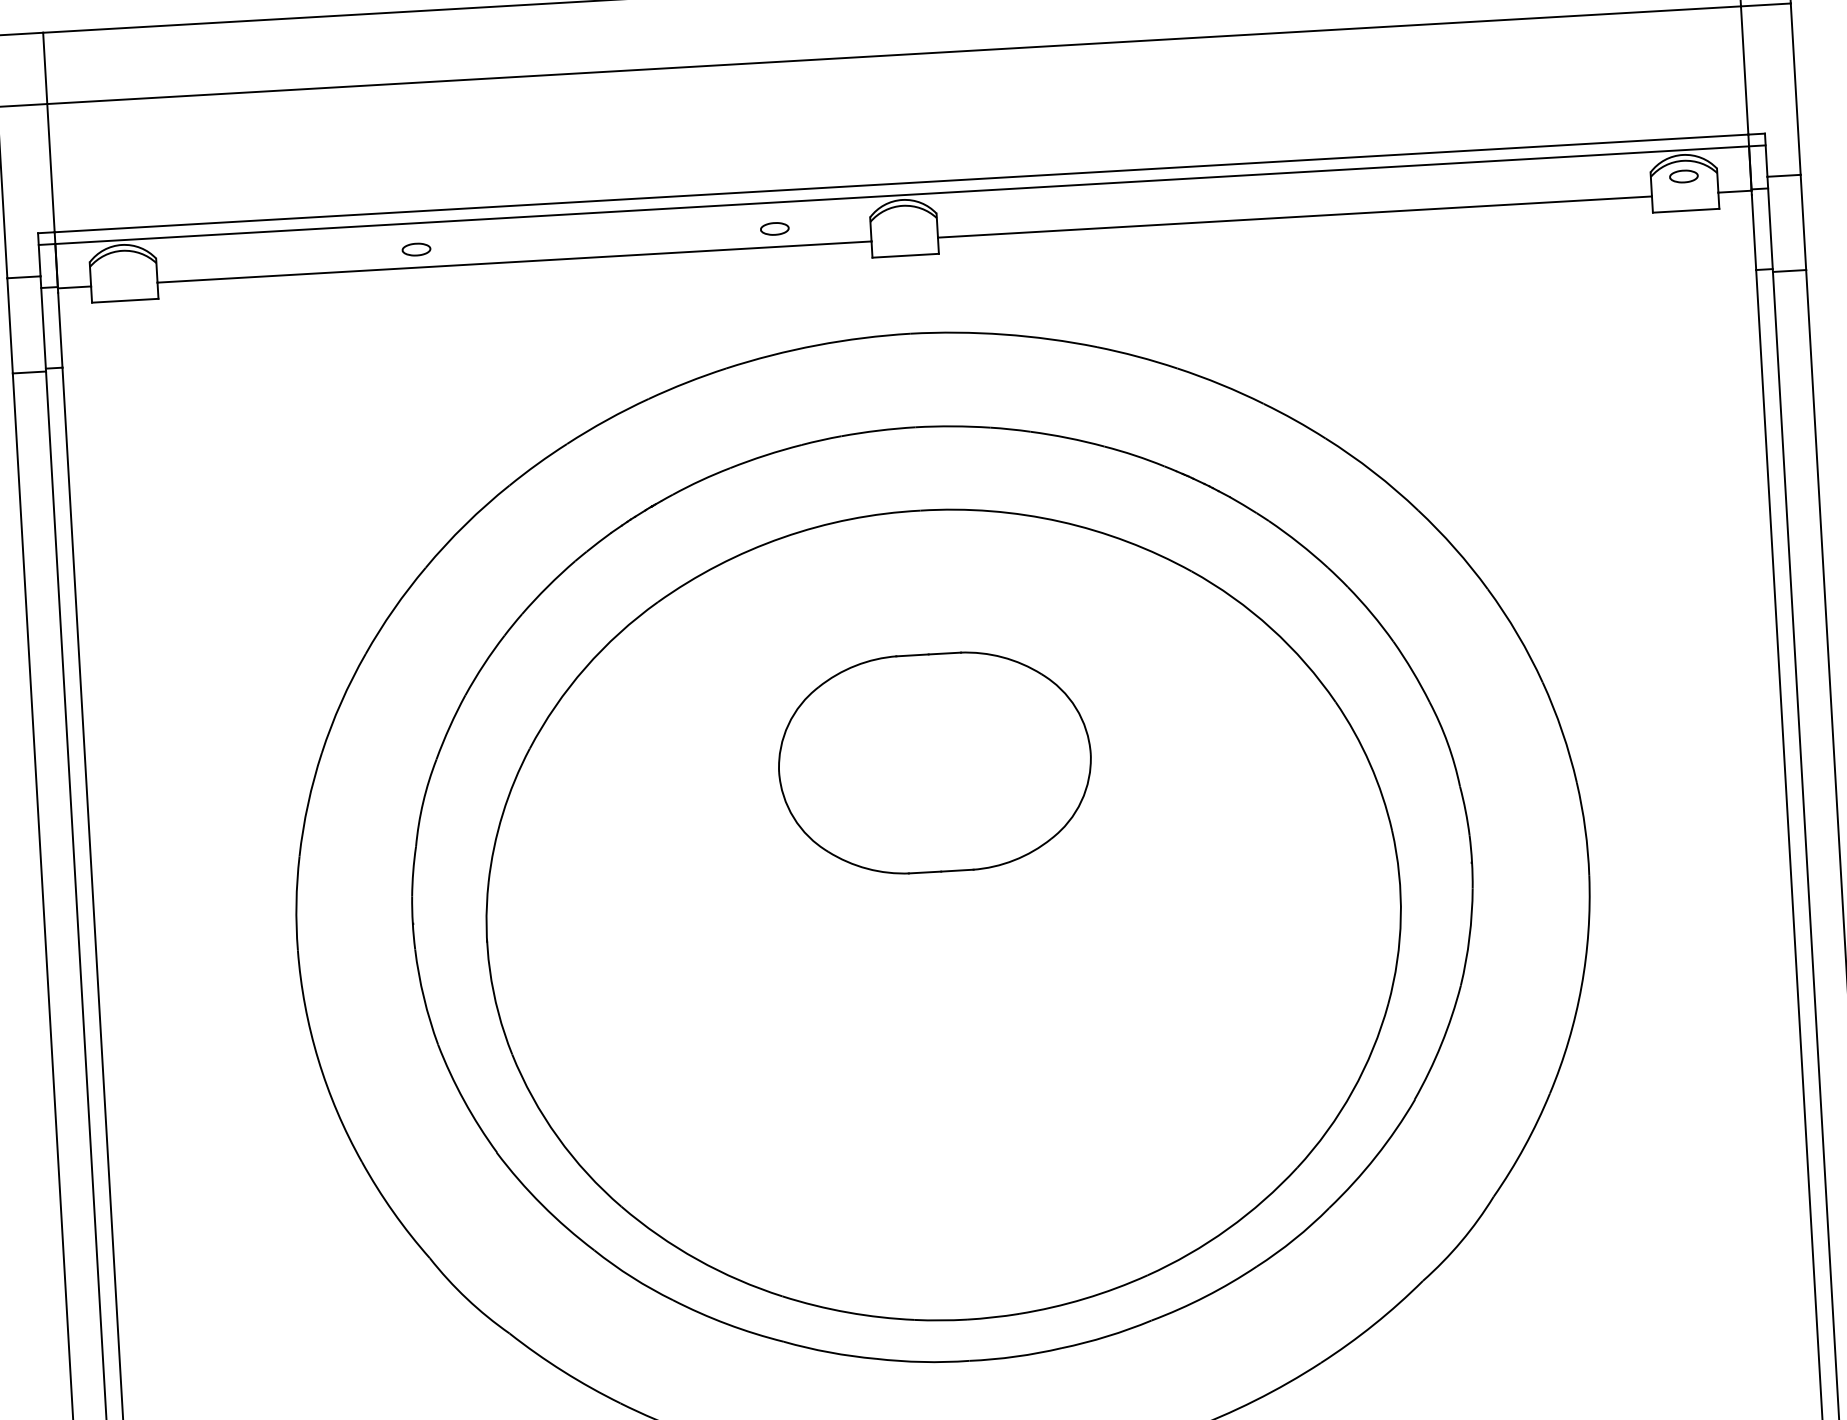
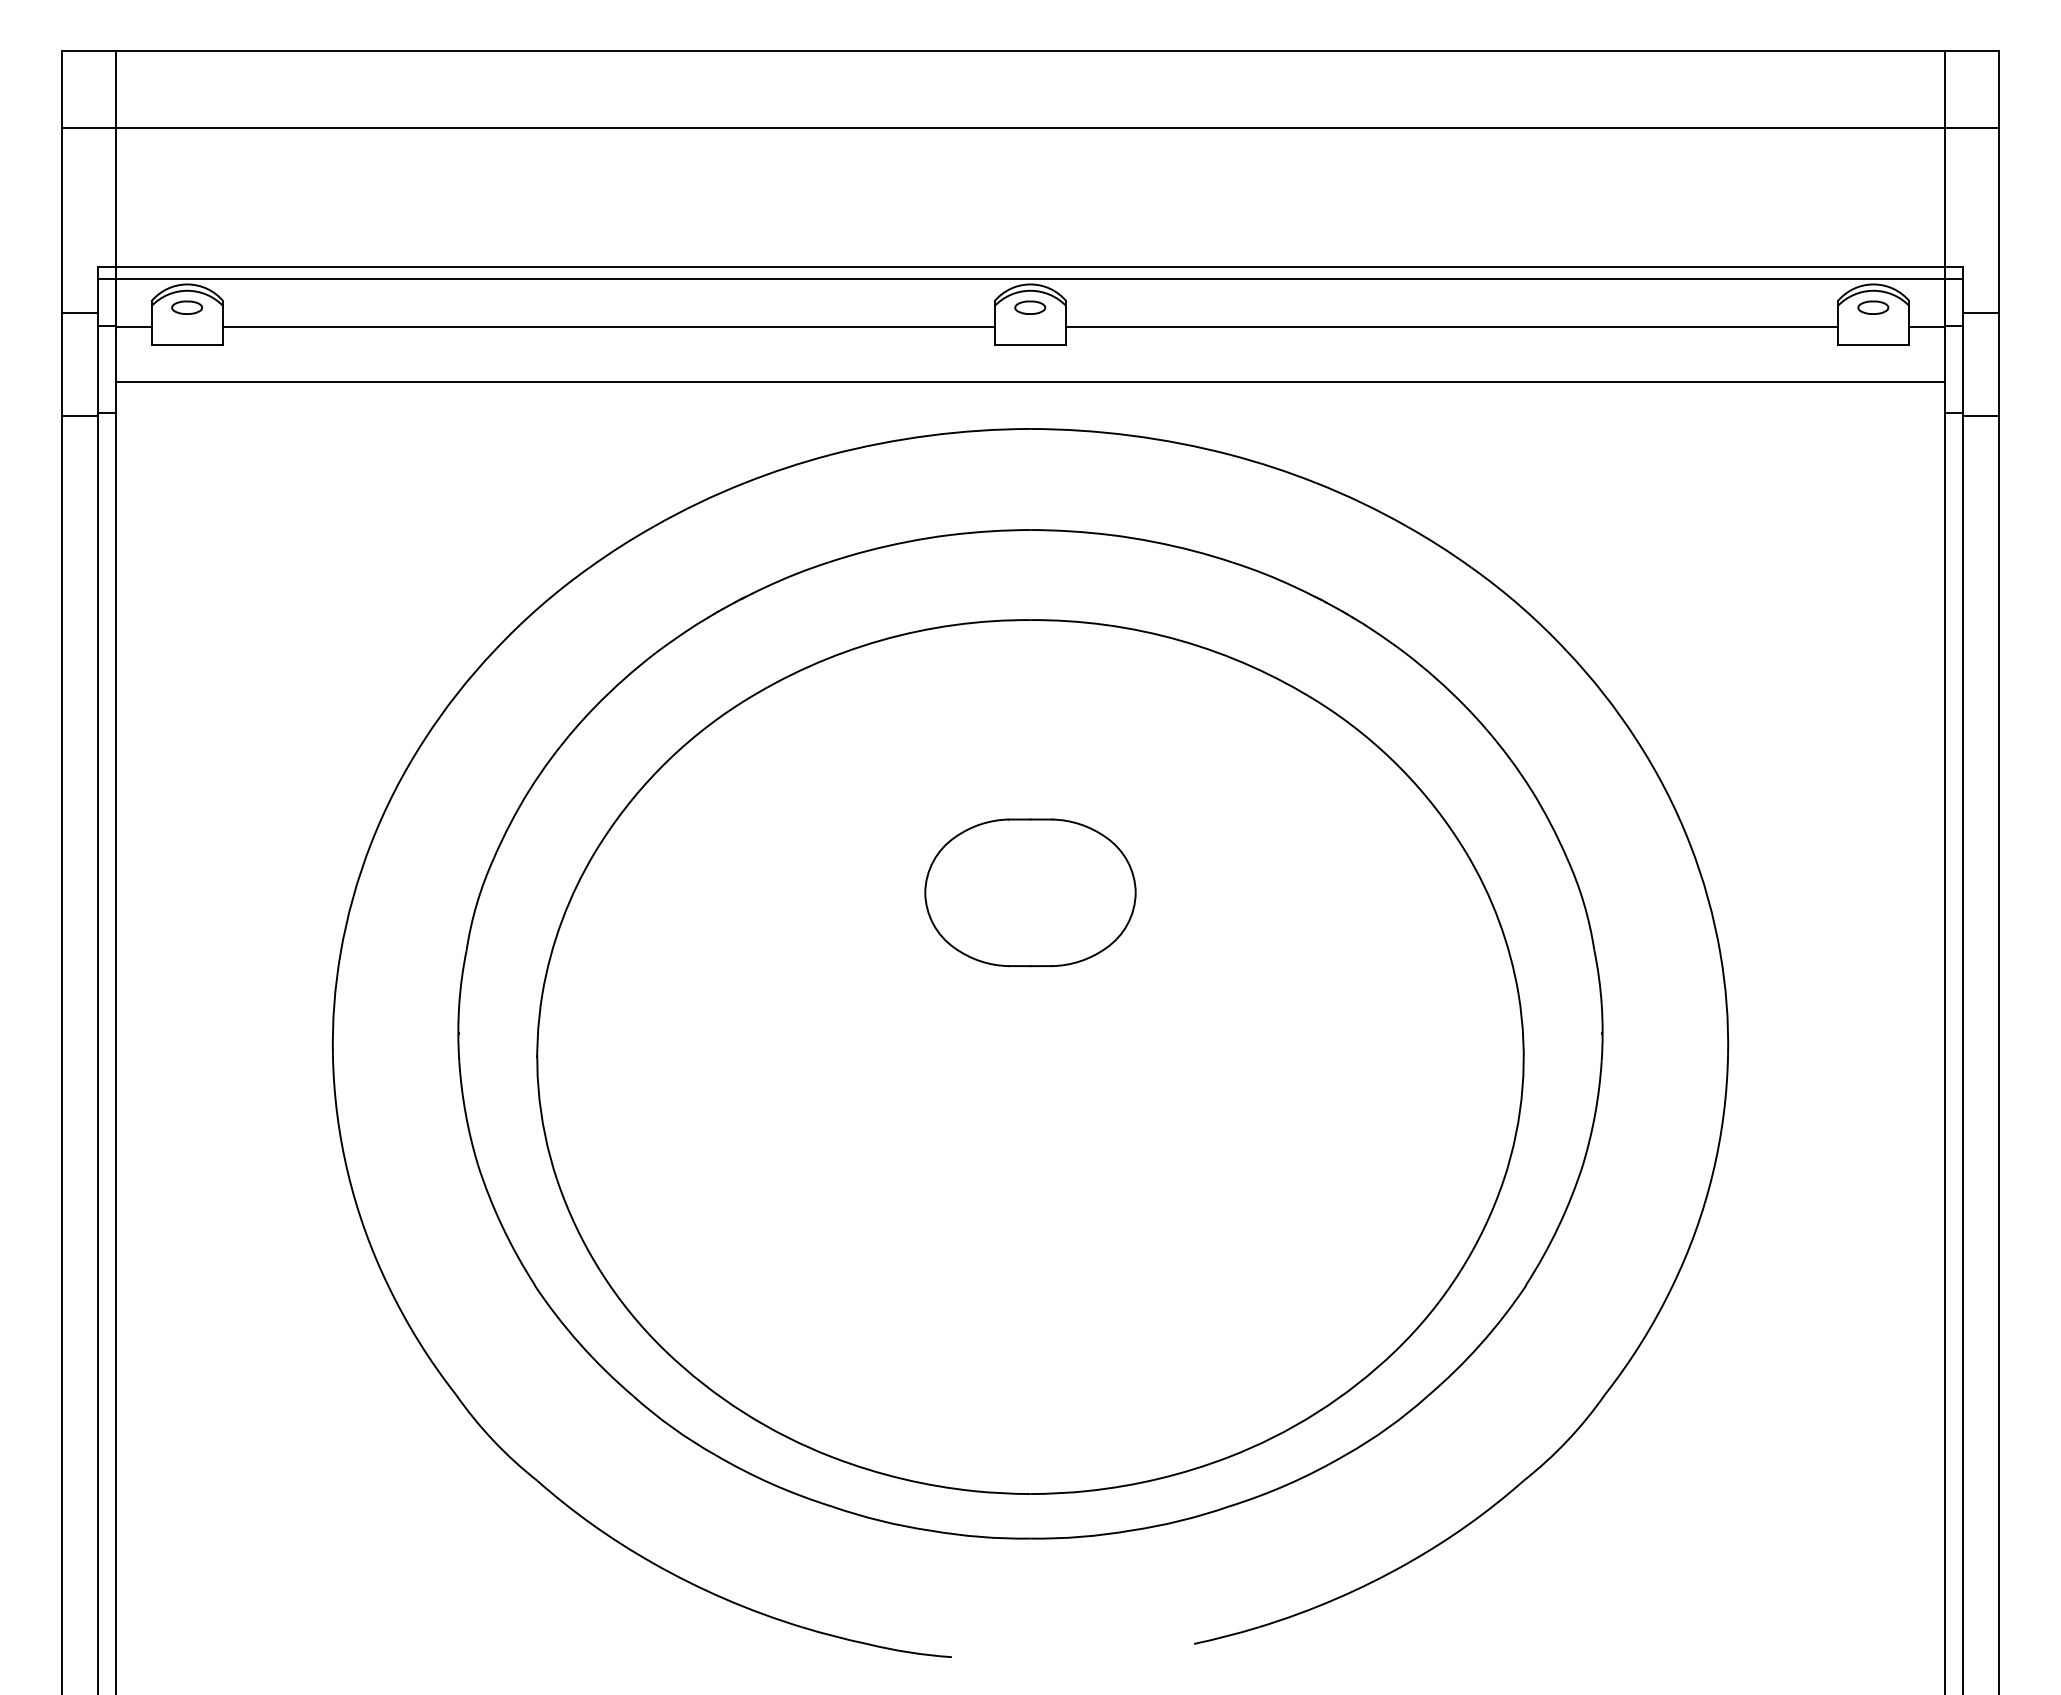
part: (775, 228) -> (1030, 307), moved
part: (415, 249) -> (186, 307), moved
line: (907, 290) -> (1030, 382), added
part: (934, 762) -> (1030, 892), size x0.62

